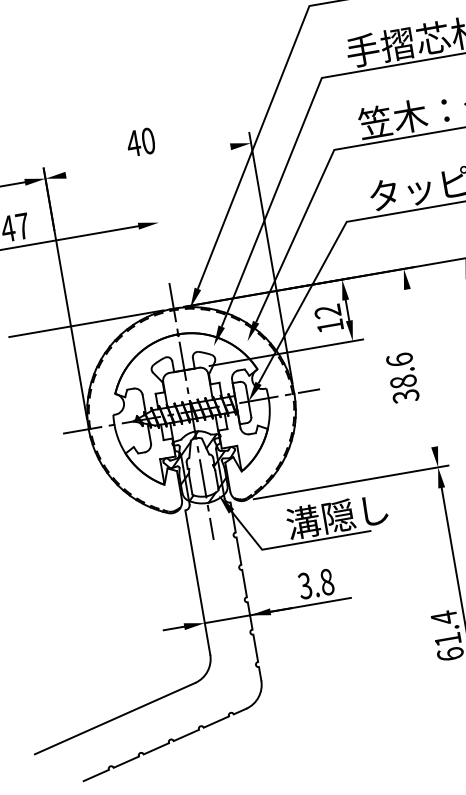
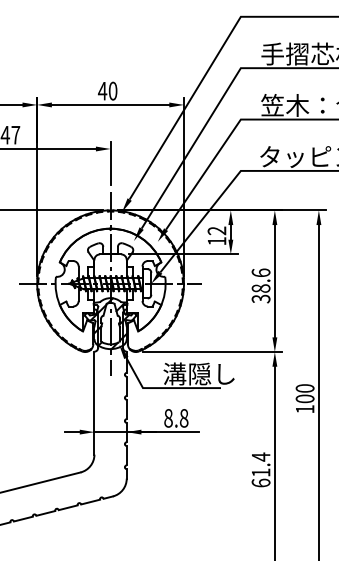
line: (148, 160) -> (110, 104), added
line: (162, 241) -> (110, 162), added
line: (420, 368) -> (274, 281), added
text: (305, 586) -> (168, 418), 3.8 -> 8.8

